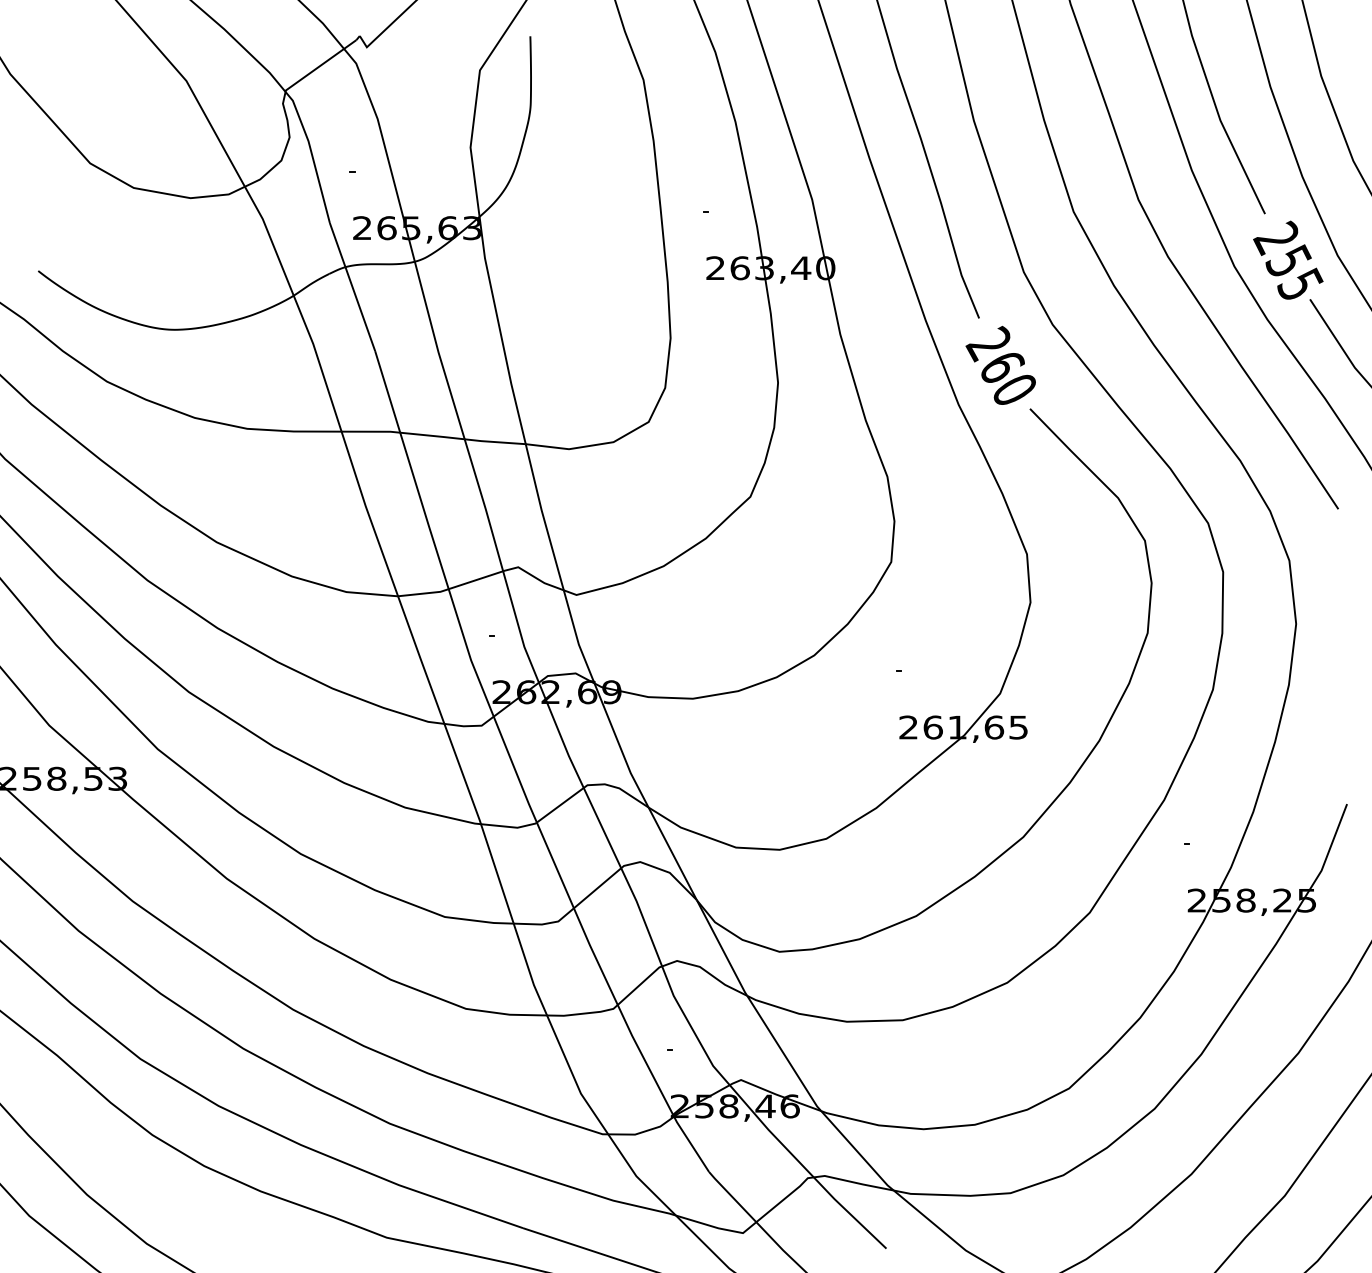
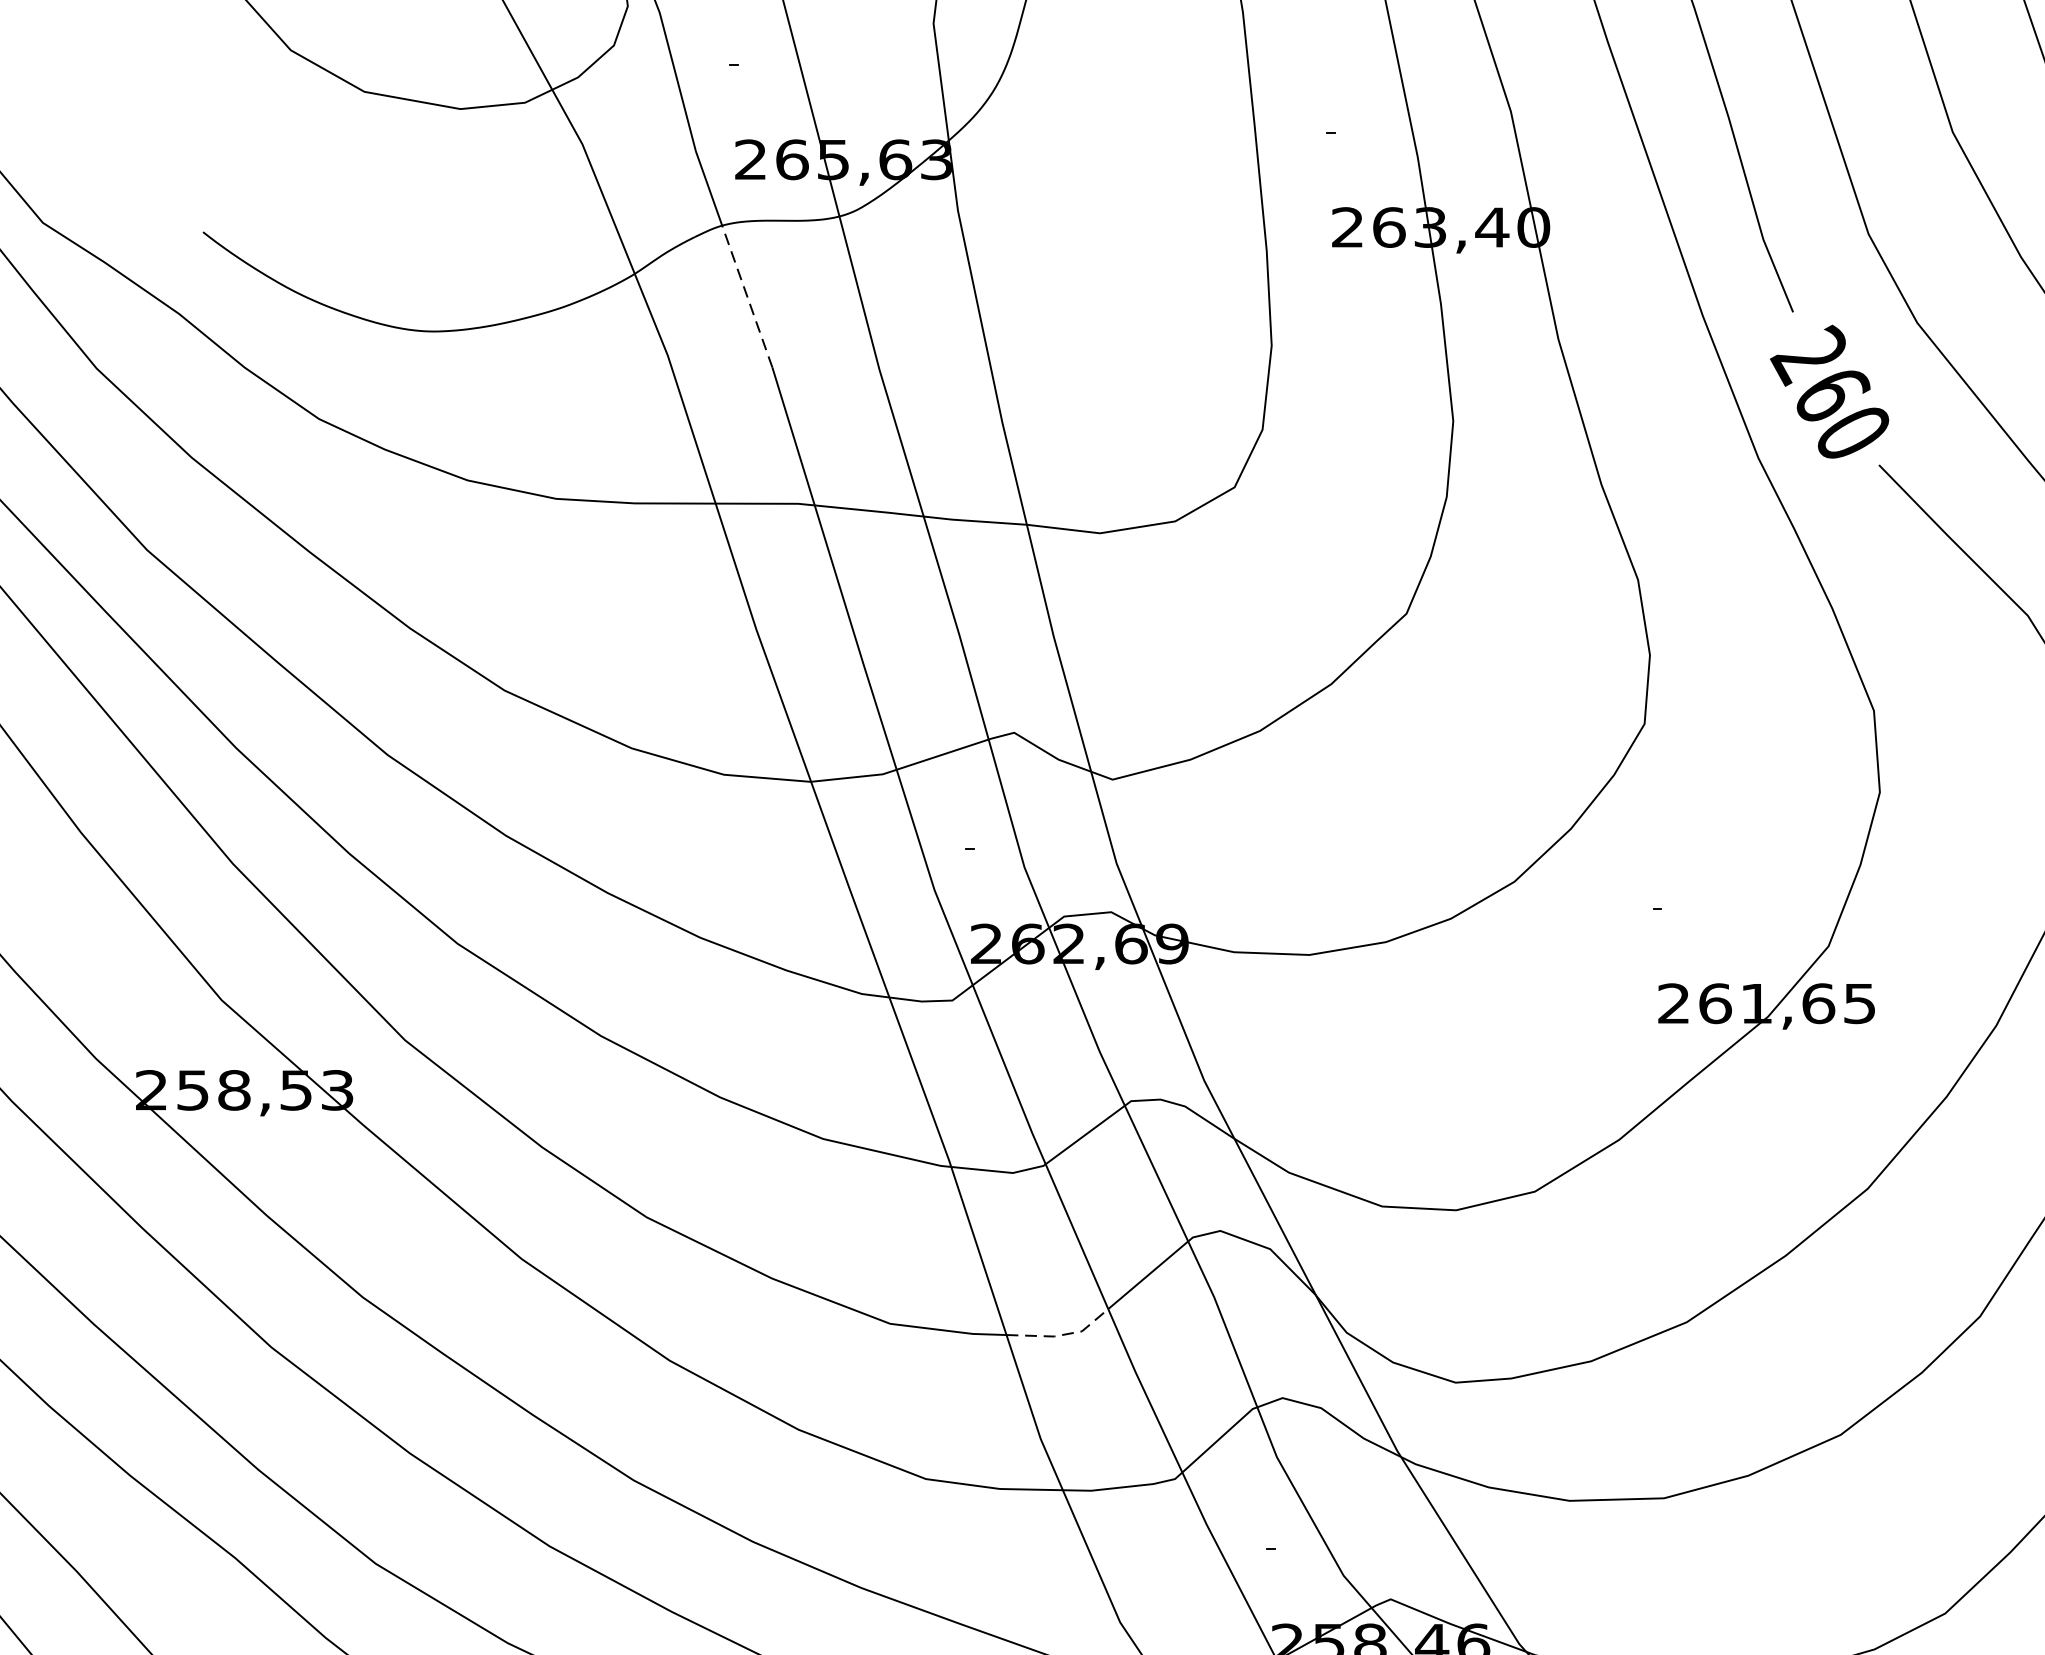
line: (360, 309) -> (747, 297), solid -> dashed
line: (546, 923) -> (1061, 1334), solid -> dashed

